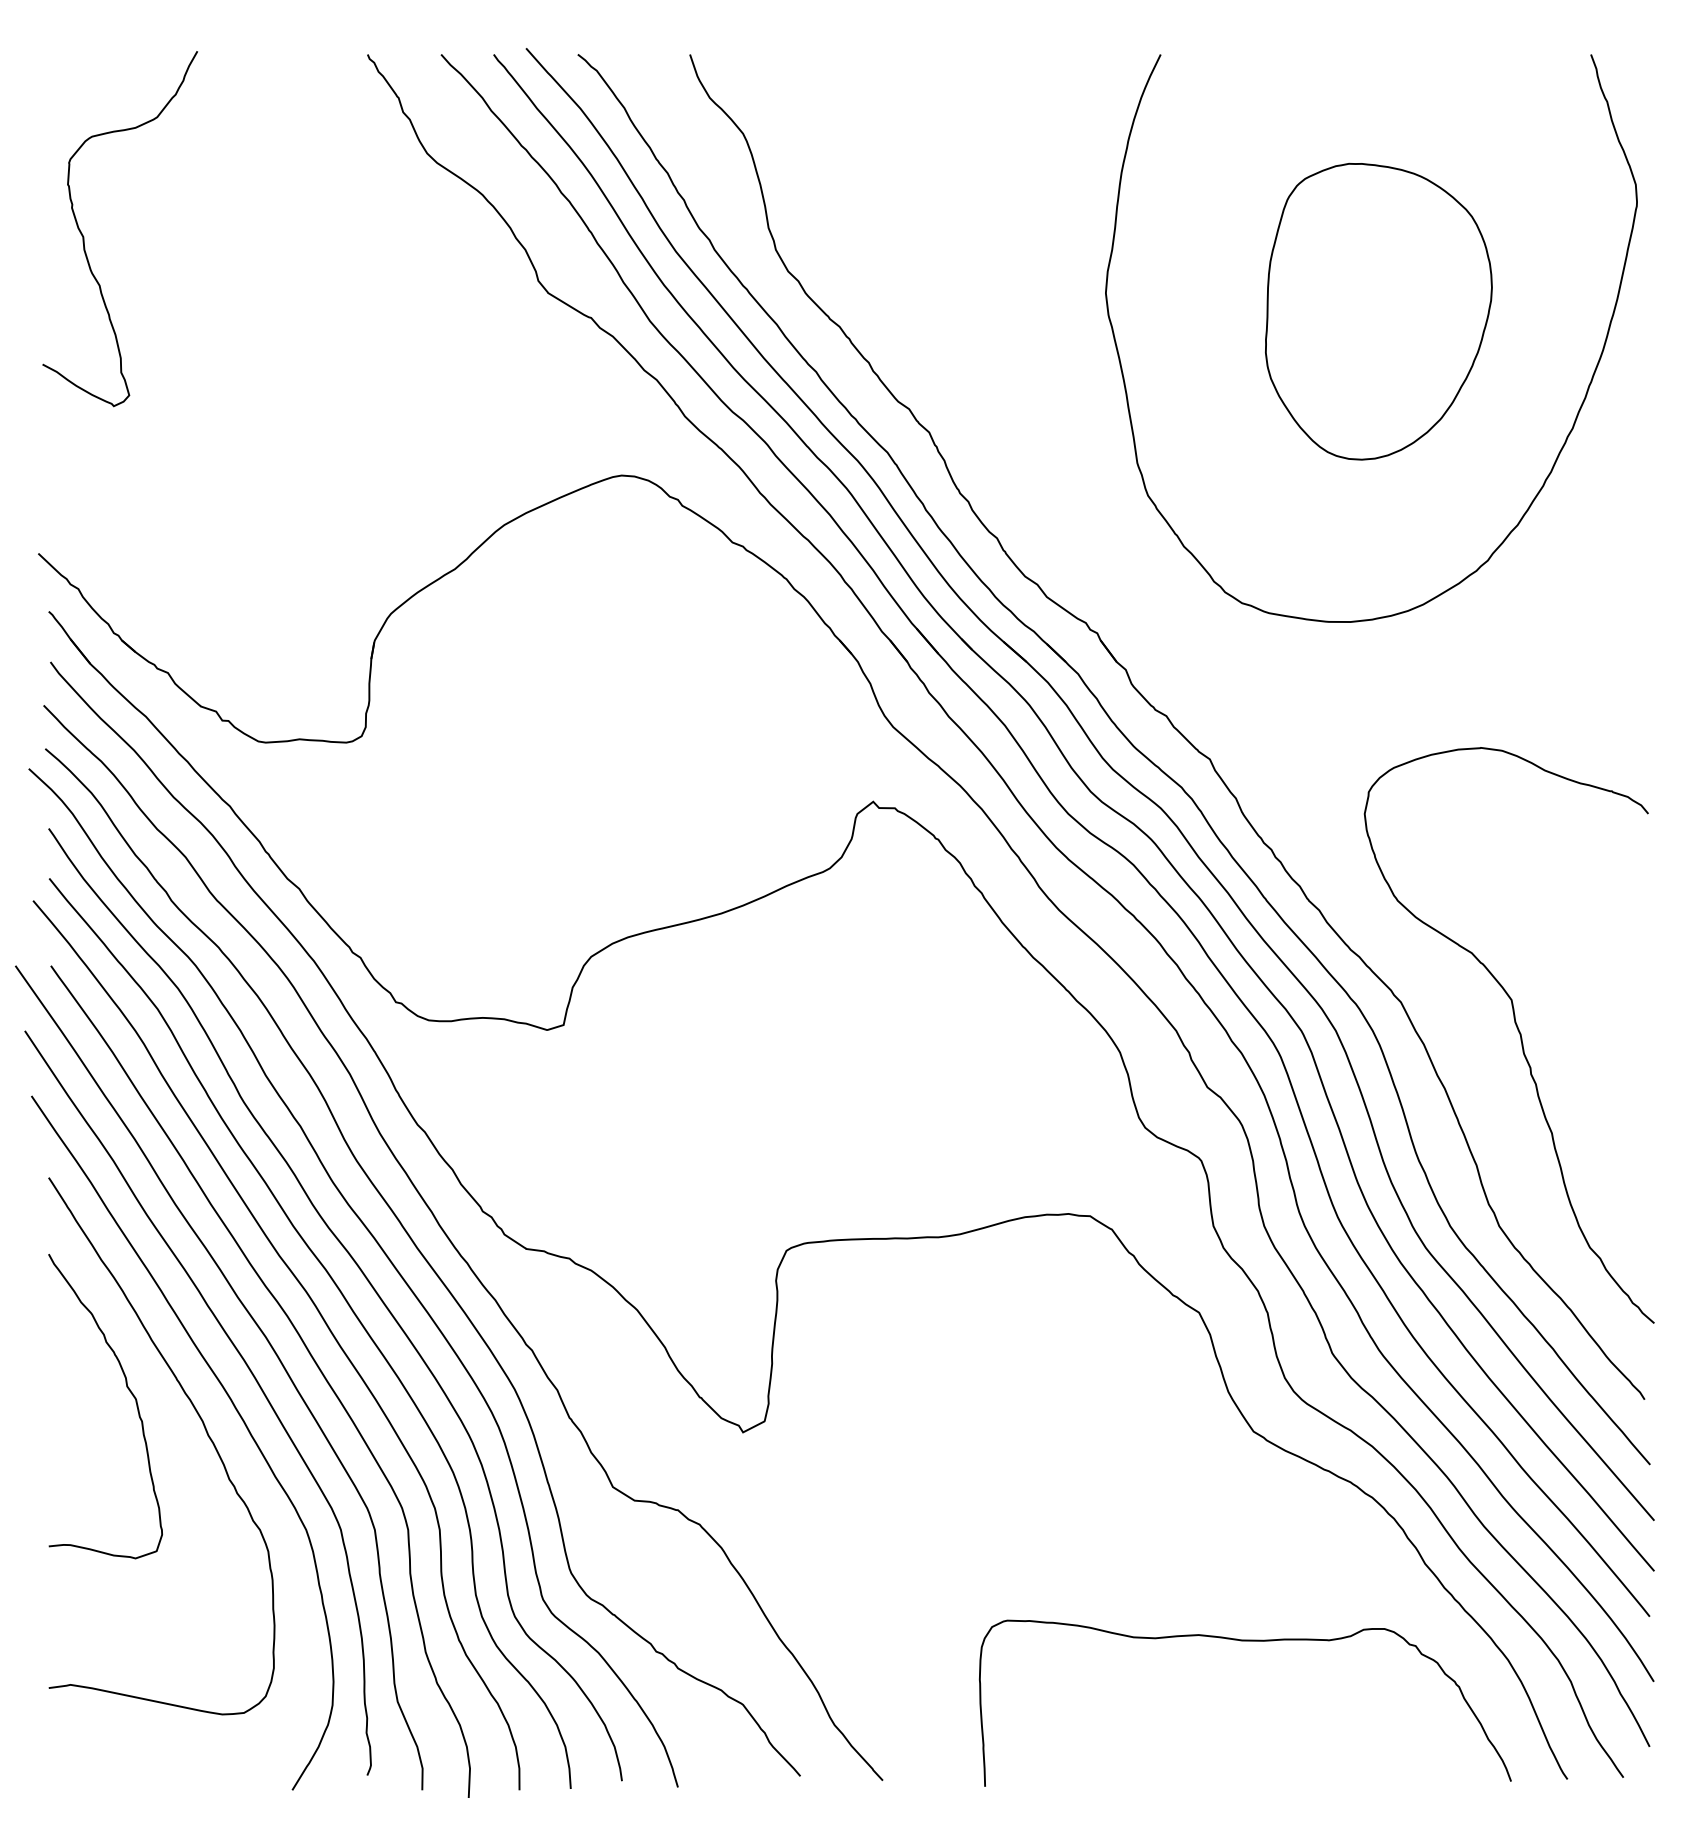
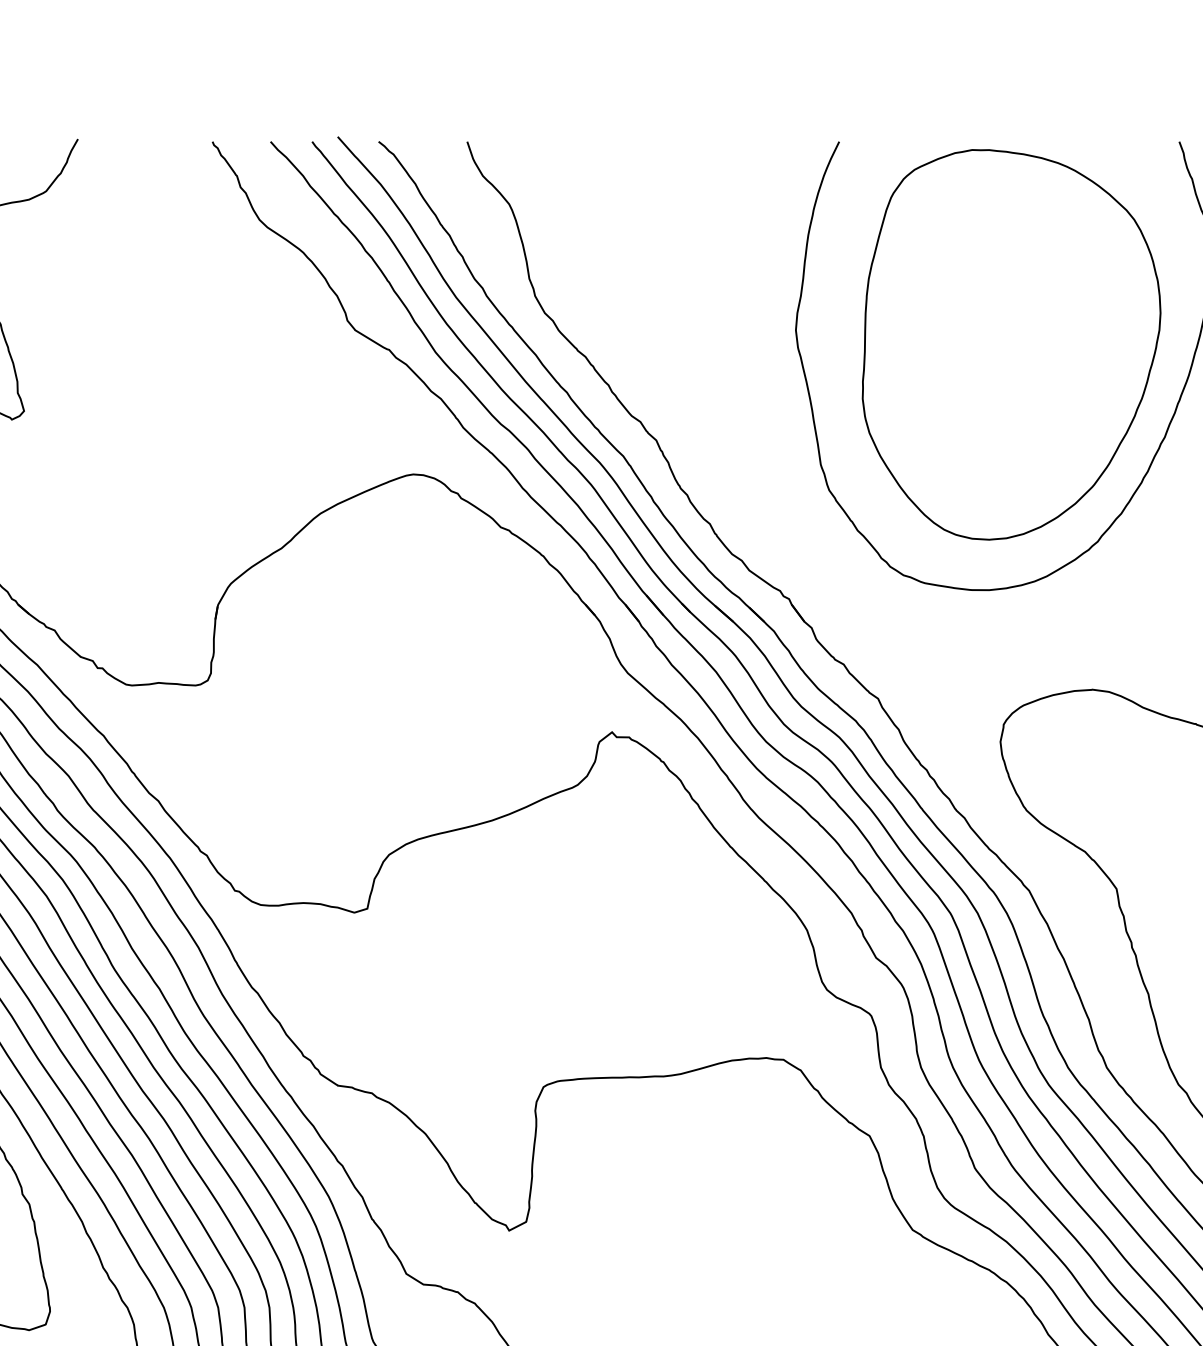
part: (1378, 311) -> (1011, 344), size x1.67

